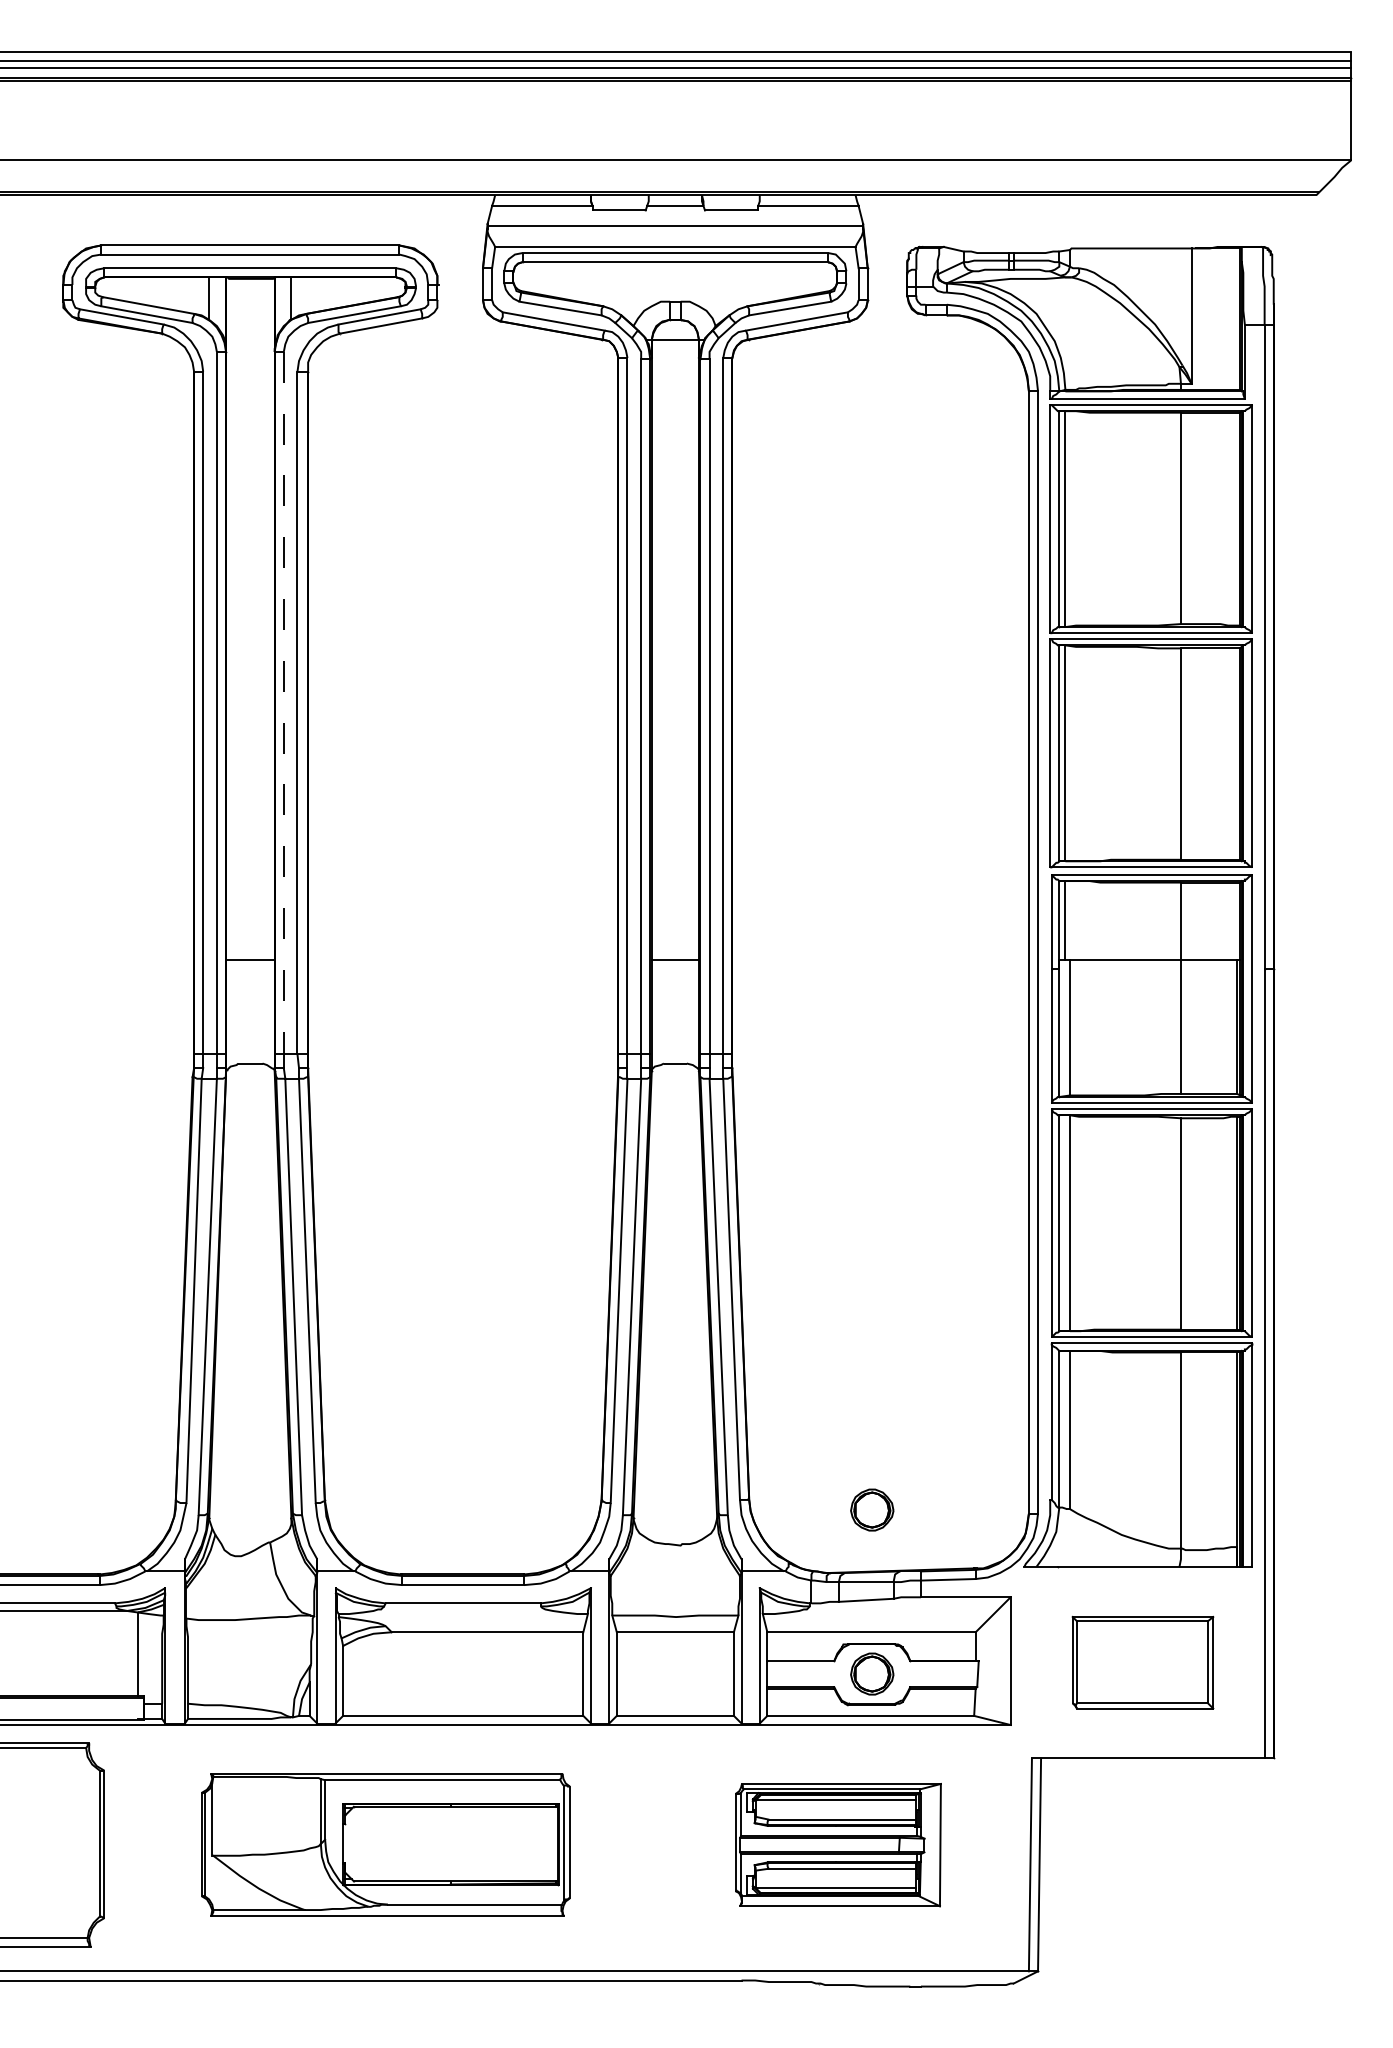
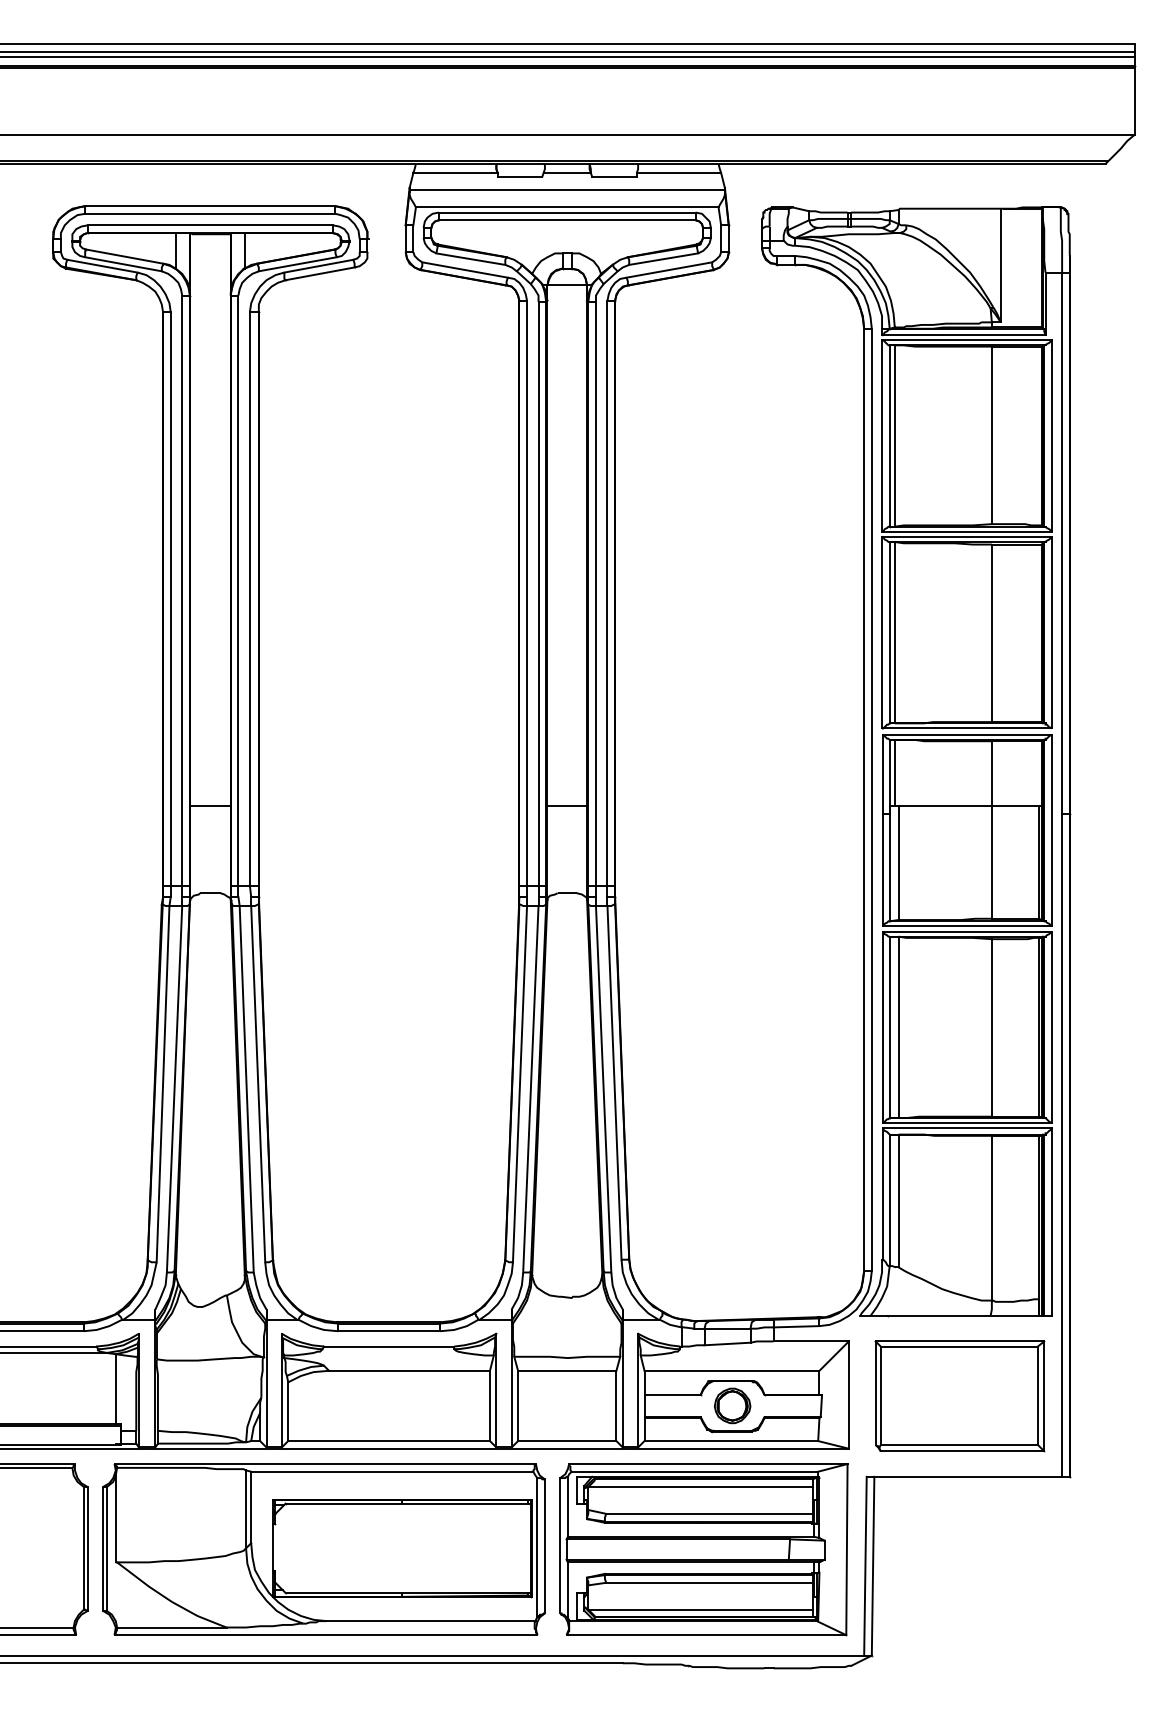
line: (283, 703) -> (238, 590), dashed -> solid
part: (872, 1509) -> (732, 1267), removed
part: (1142, 1662) -> (959, 1396), size x1.43
part: (385, 1844) -> (323, 1549), size x1.43
part: (838, 1844) -> (704, 1549), size x1.67

